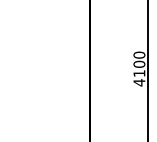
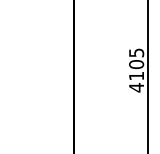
text: (139, 54) -> (136, 52), 4100 -> 4105

